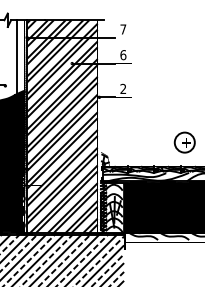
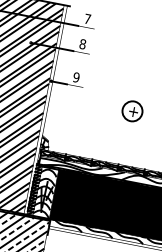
text: (123, 55) -> (82, 44), 6 -> 8
text: (123, 89) -> (76, 78), 2 -> 9
part: (184, 142) -> (132, 111), moved

